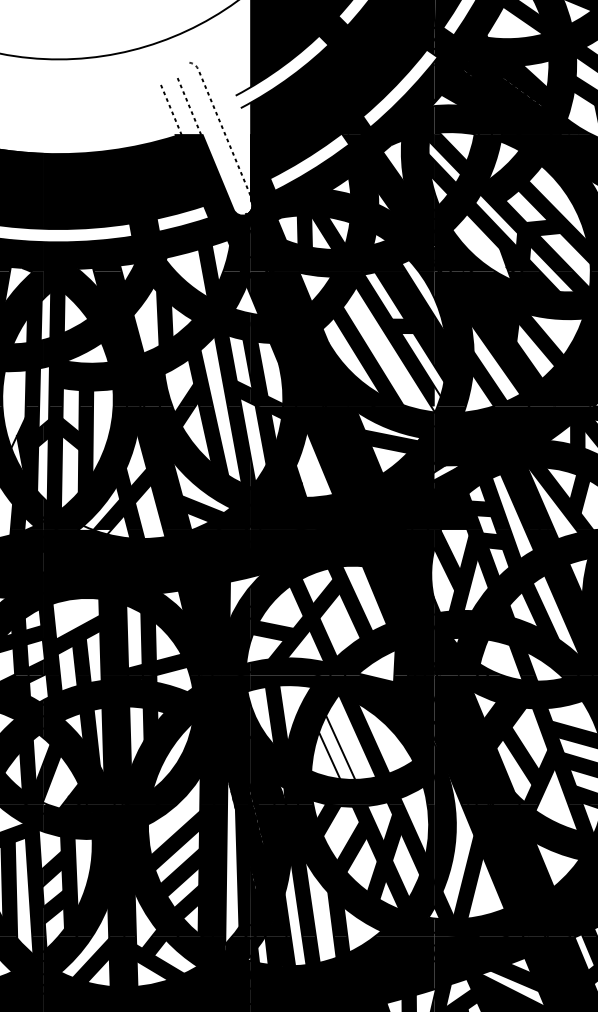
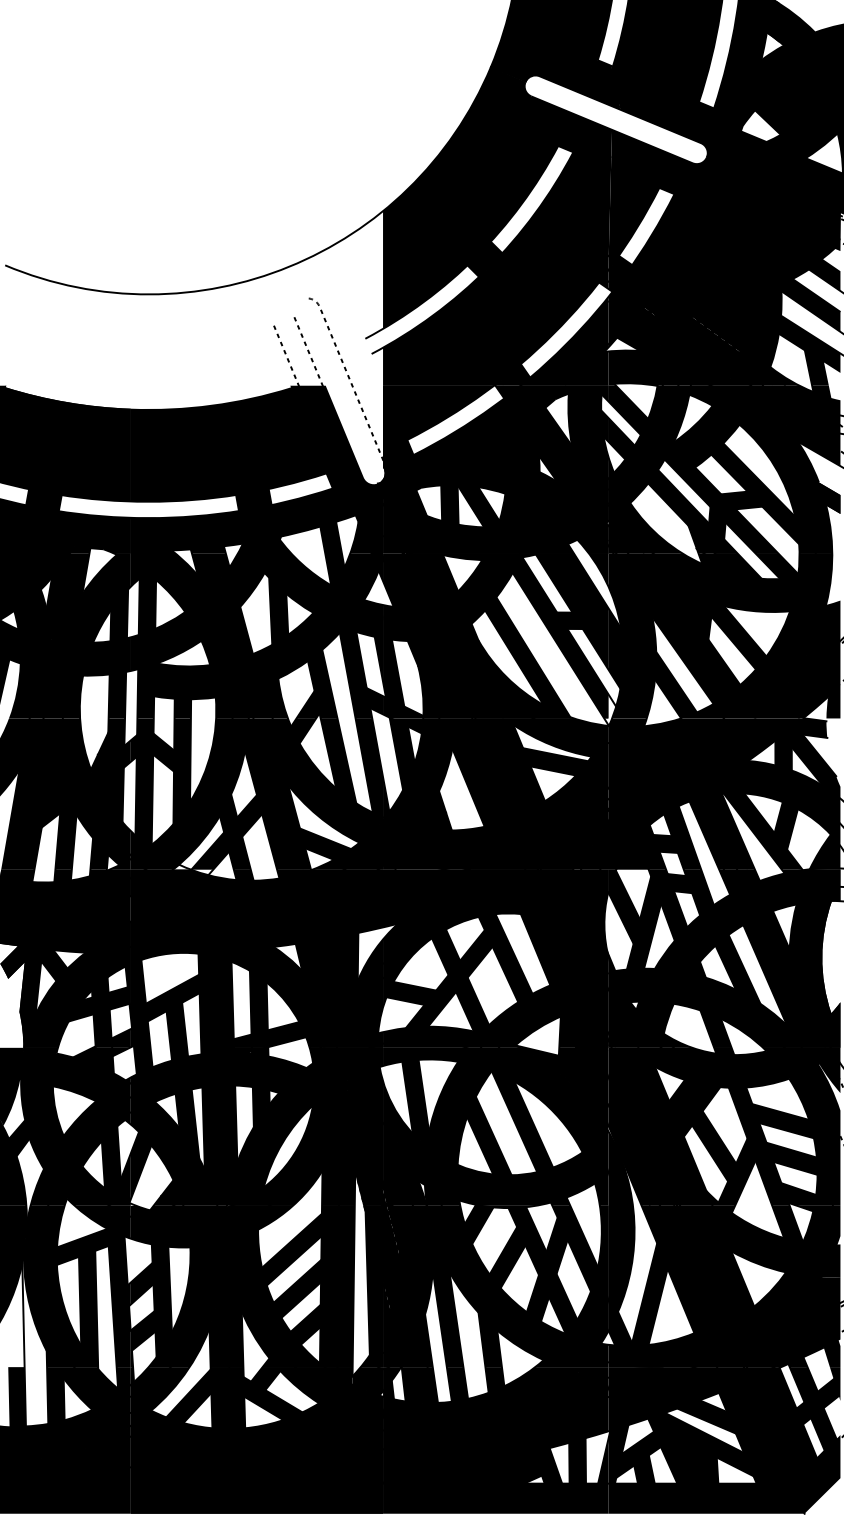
fill: (17, 454) -> (98, 777), added
fill: (447, 472) -> (624, 799), added
fill: (337, 747) -> (489, 1135), added

